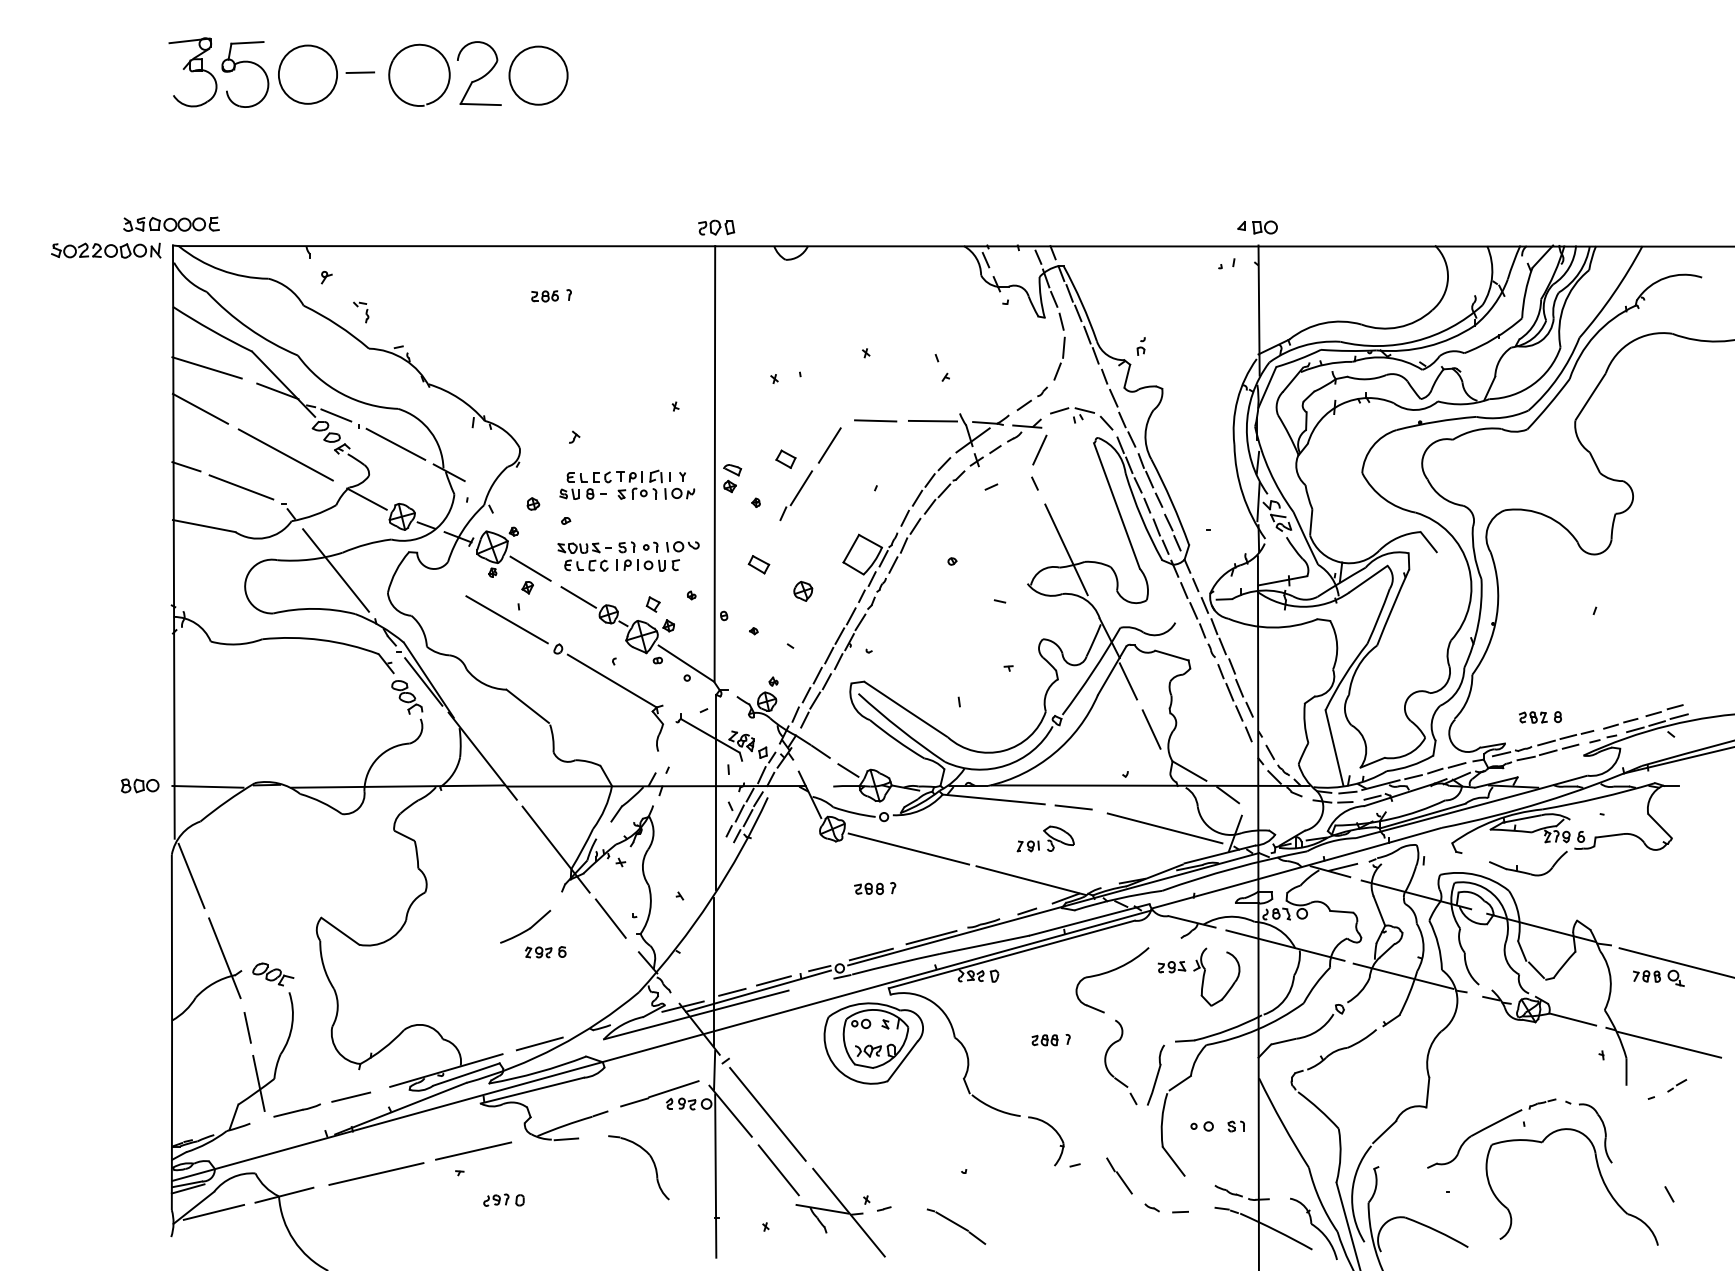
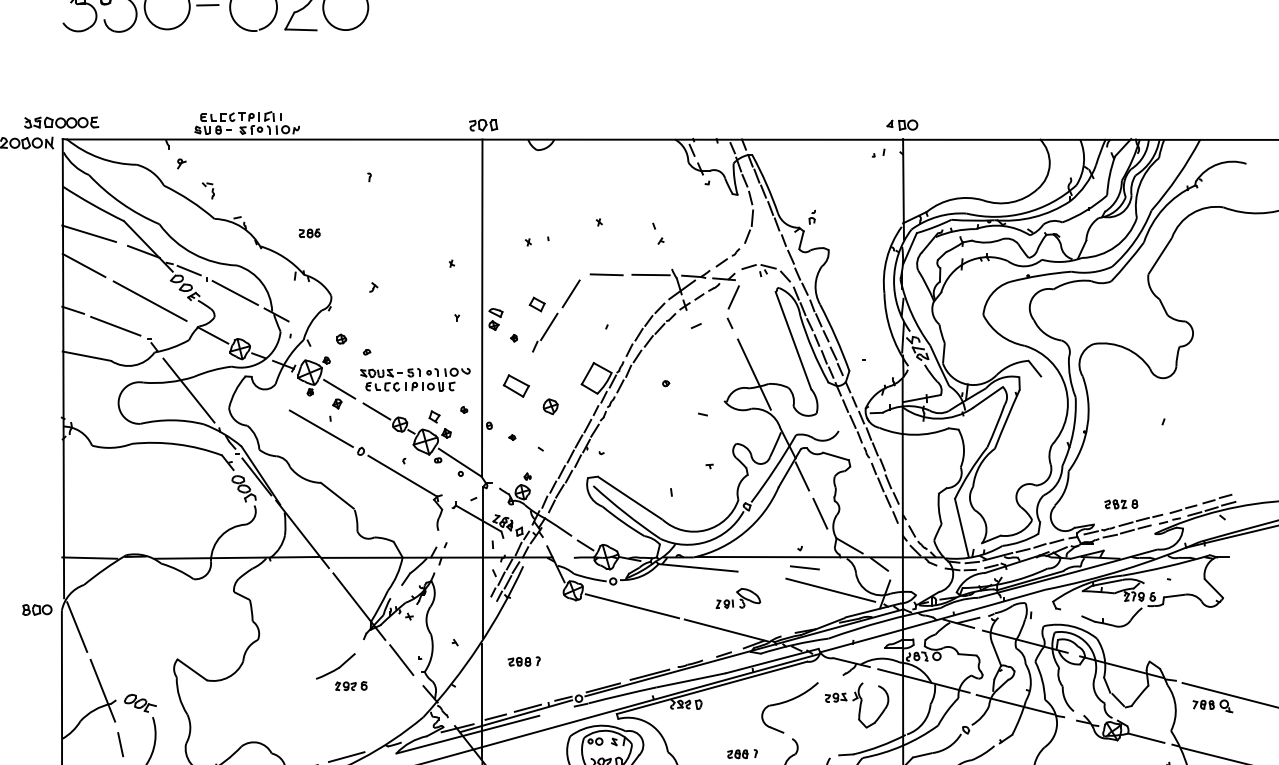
part: (544, 296) -> (309, 233), moved
part: (627, 484) -> (247, 122), moved
part: (758, 564) -> (516, 385), size x1.6
part: (140, 785) -> (37, 609), moved
line: (1073, 807) -> (804, 567), moved
part: (875, 888) -> (524, 661), moved

